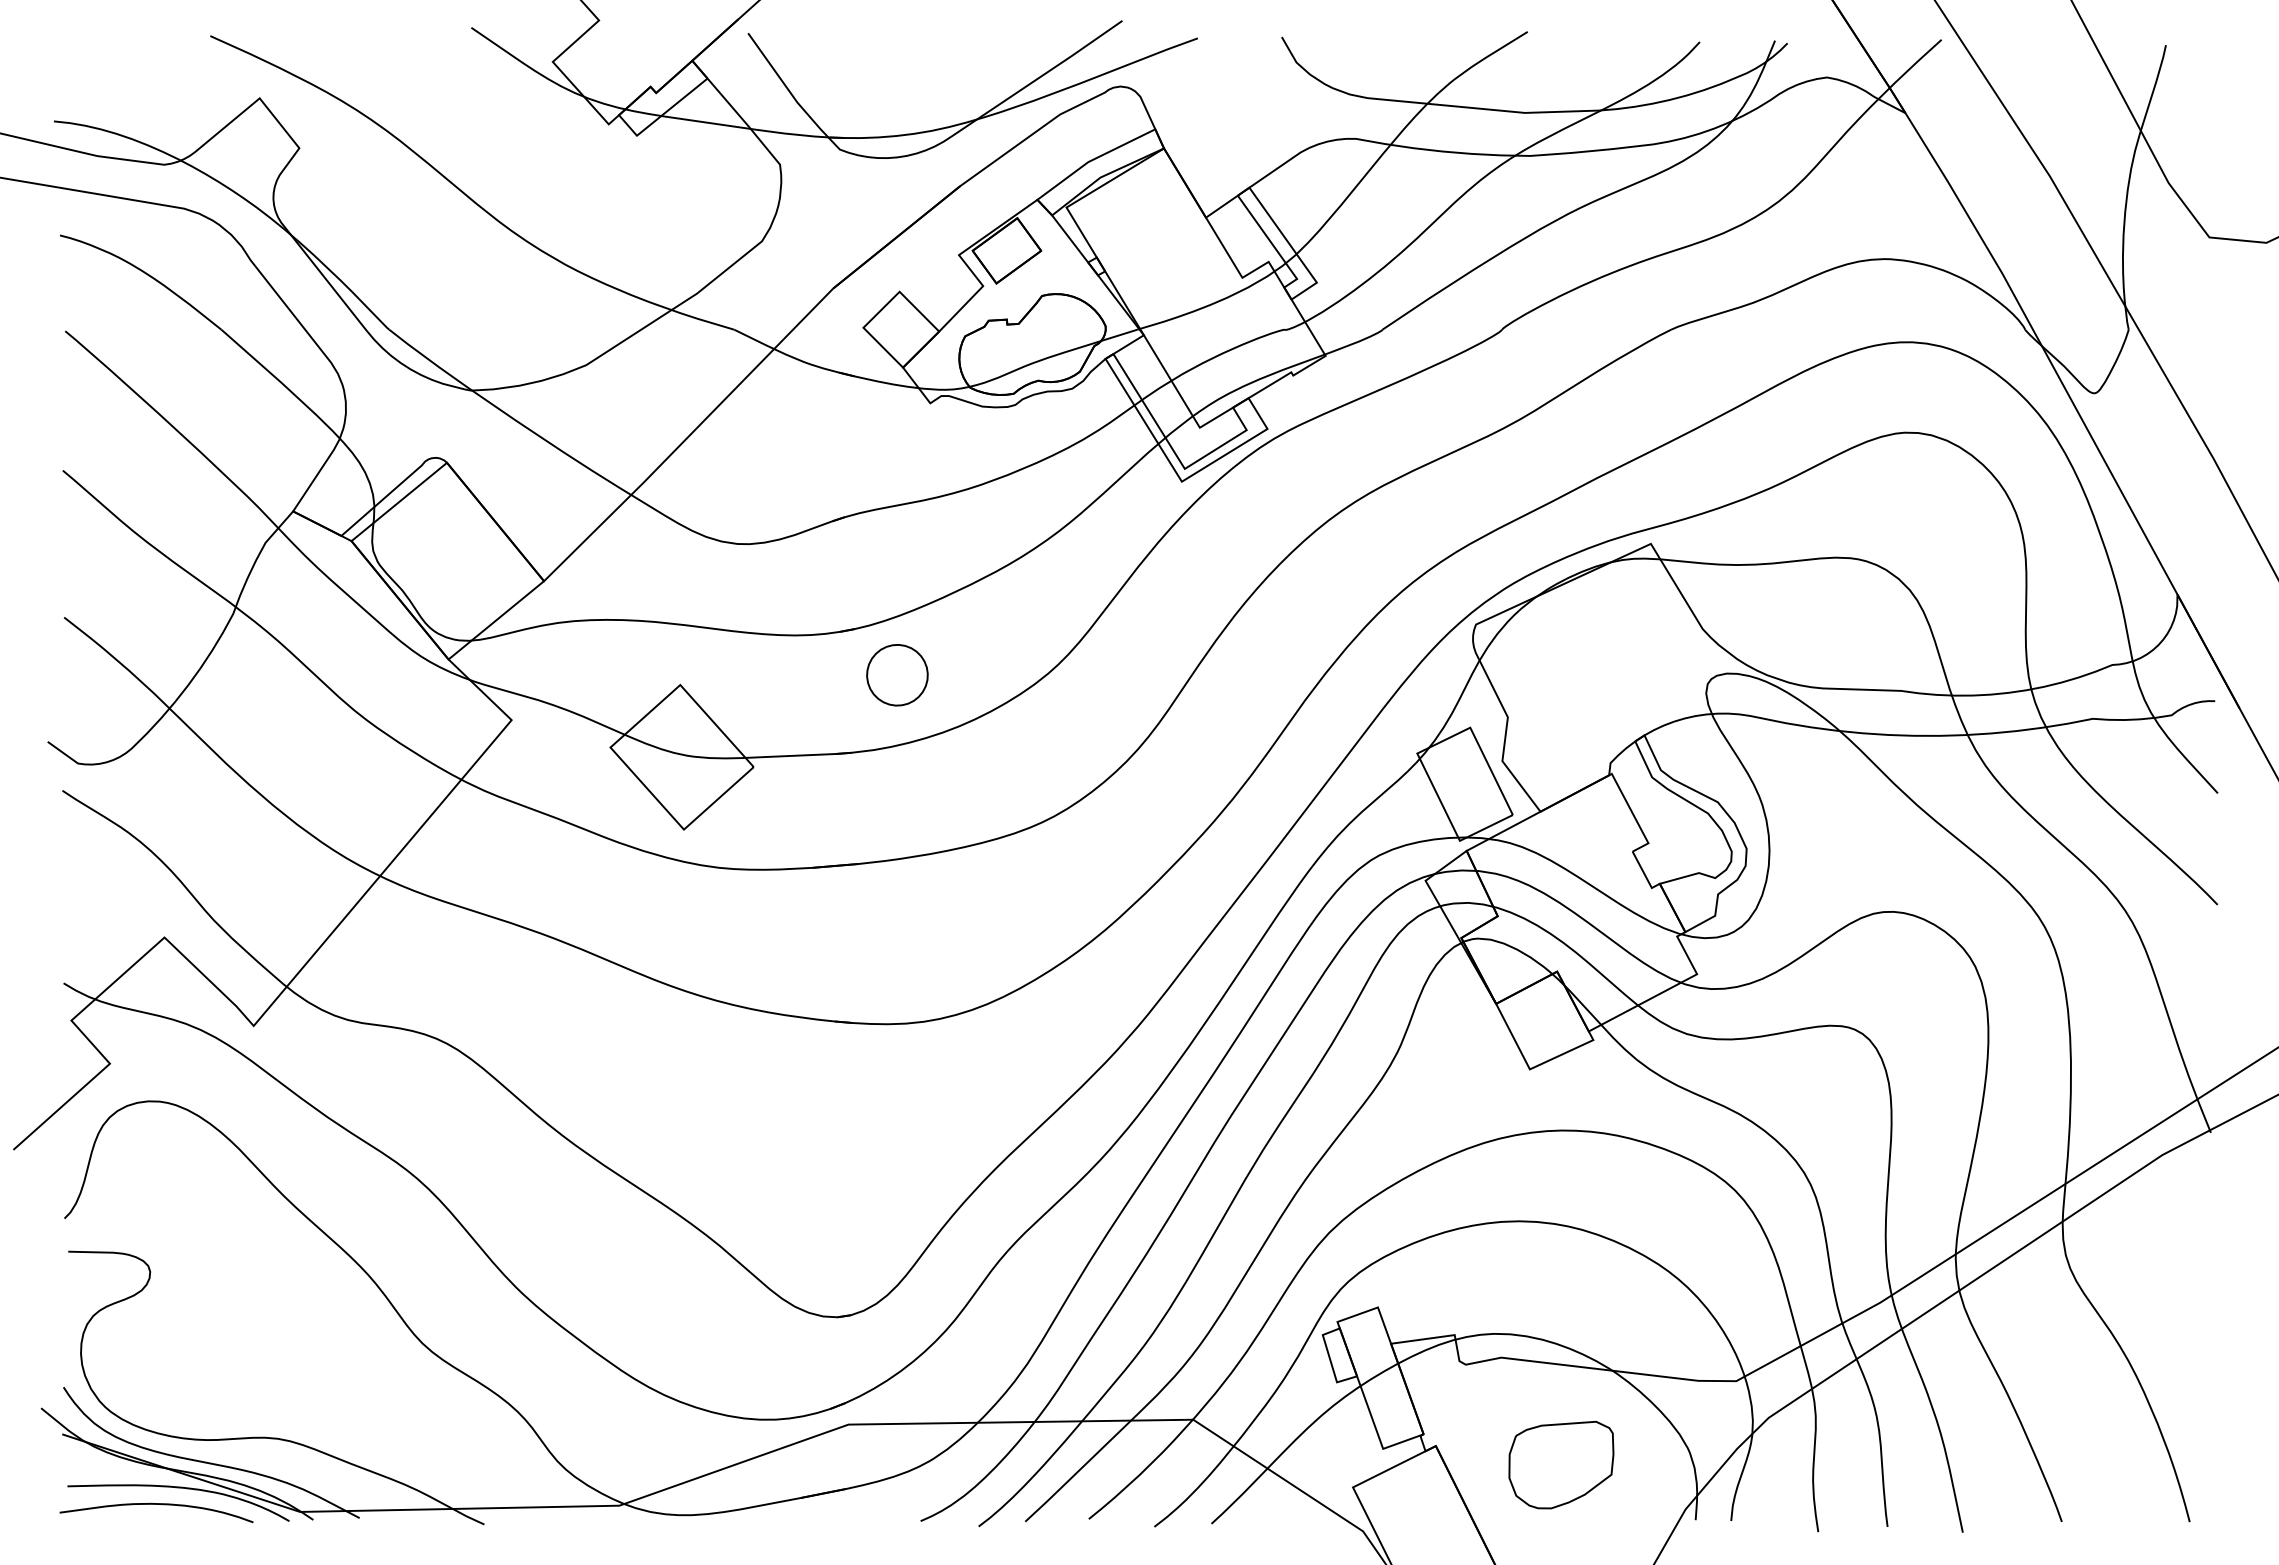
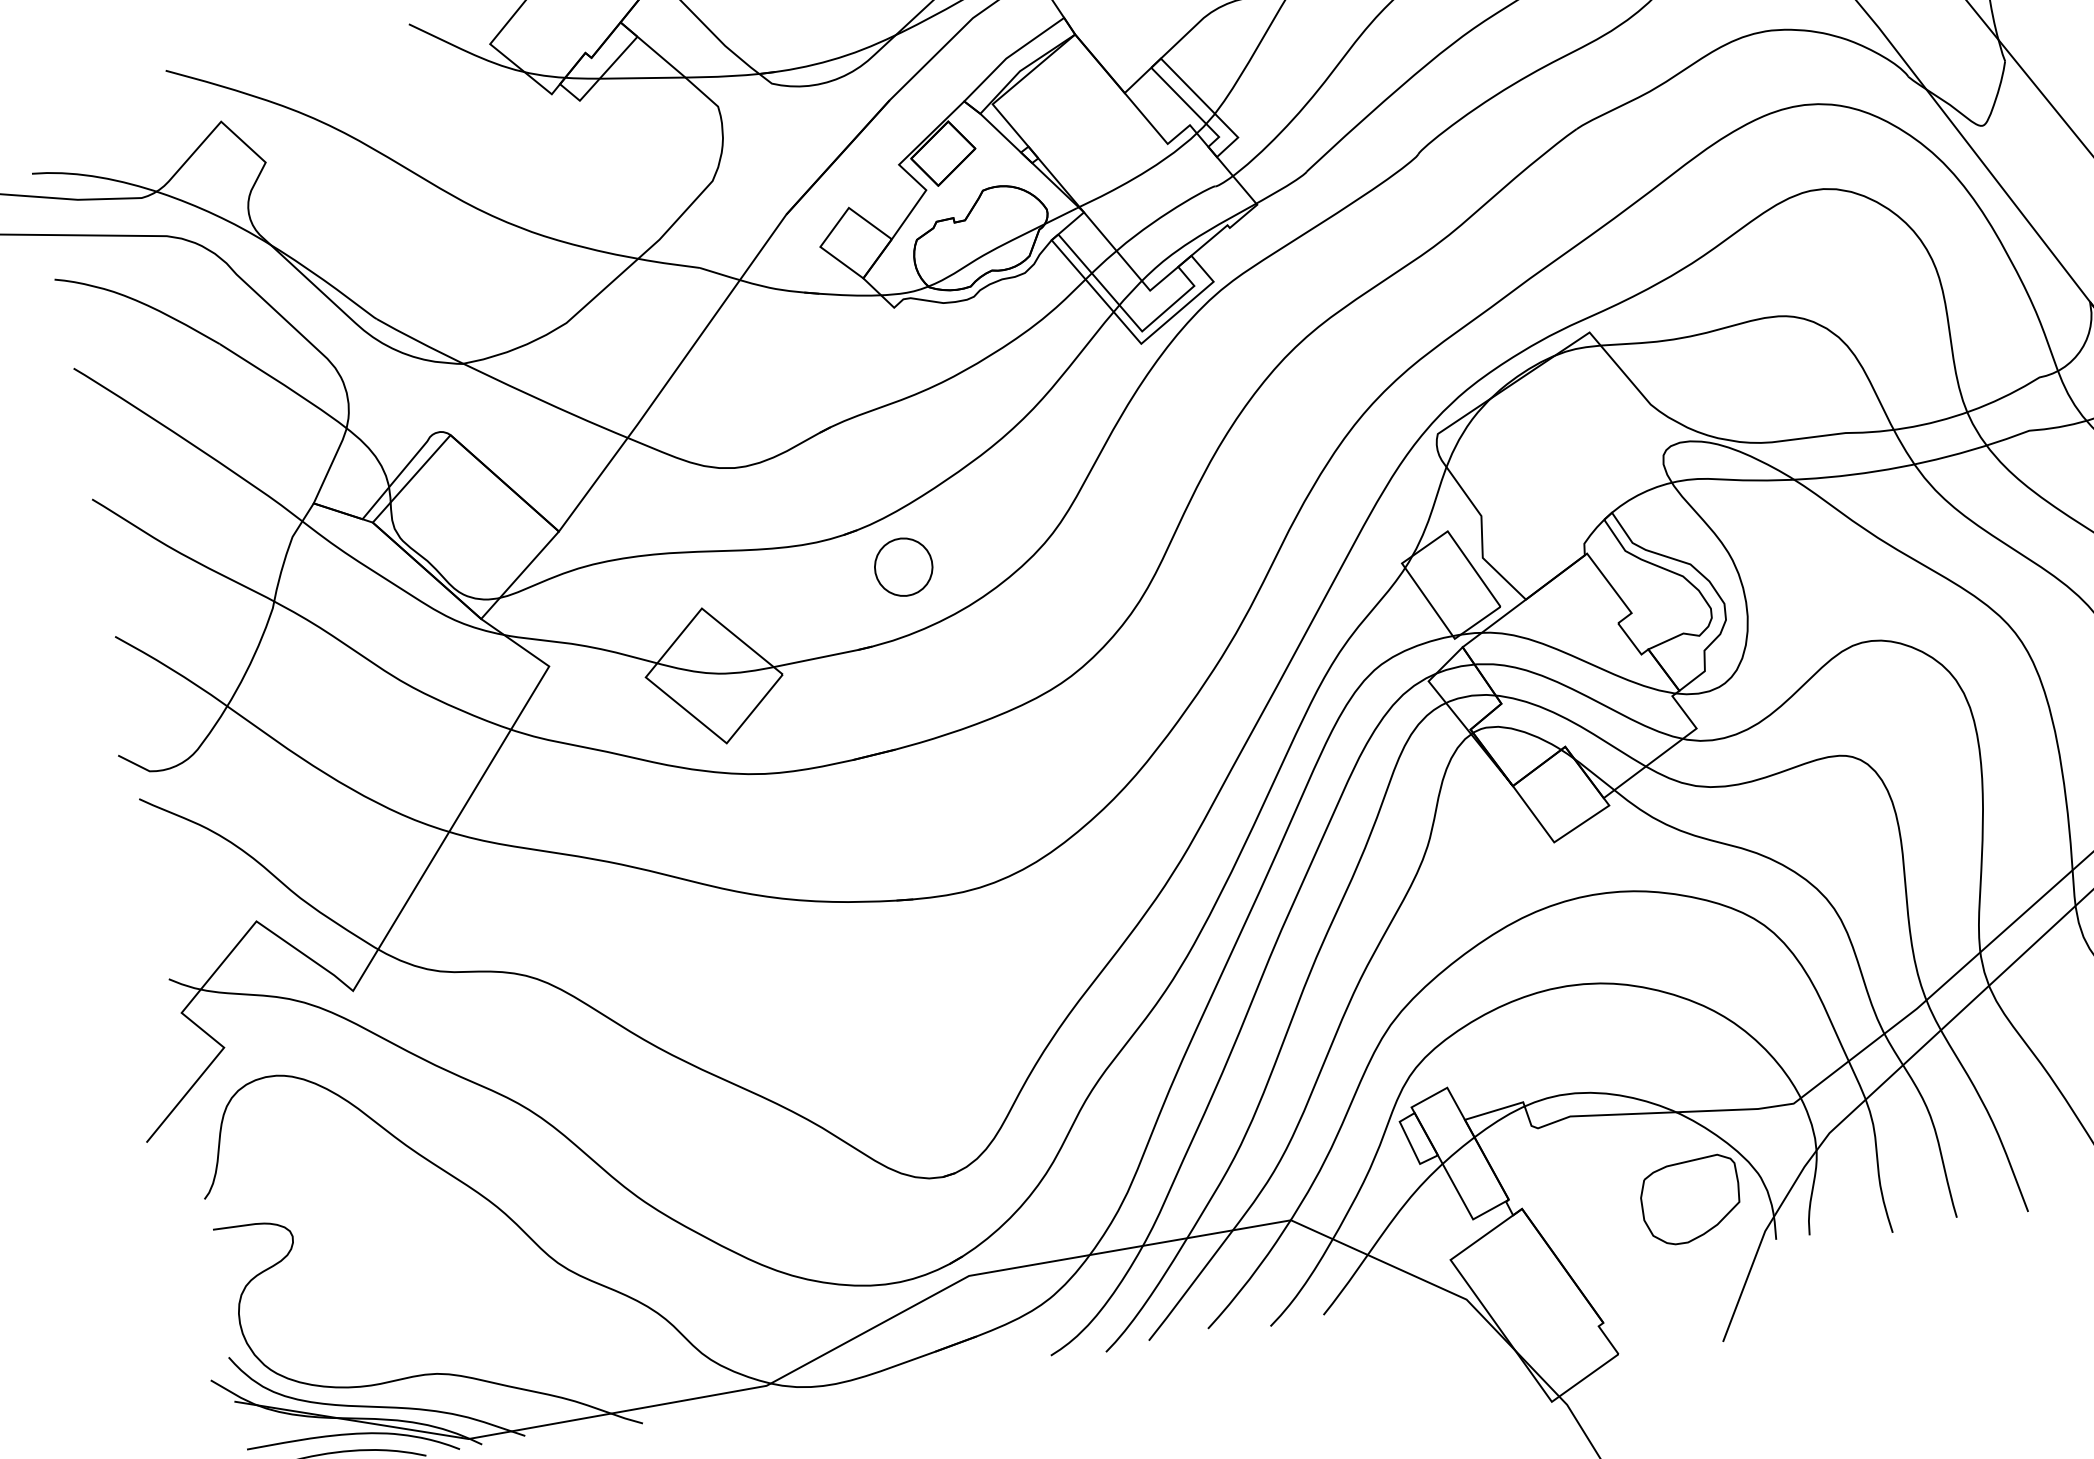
part: (1561, 1464) -> (1691, 1199), moved

